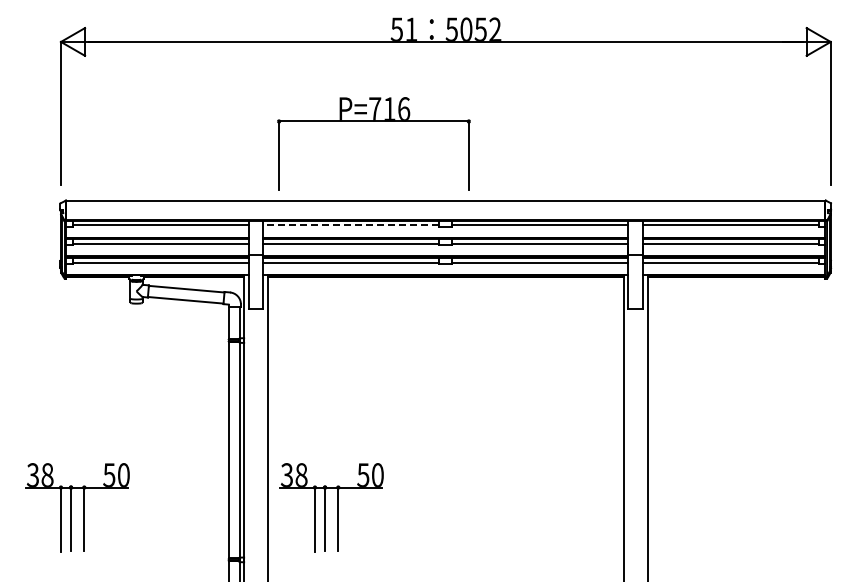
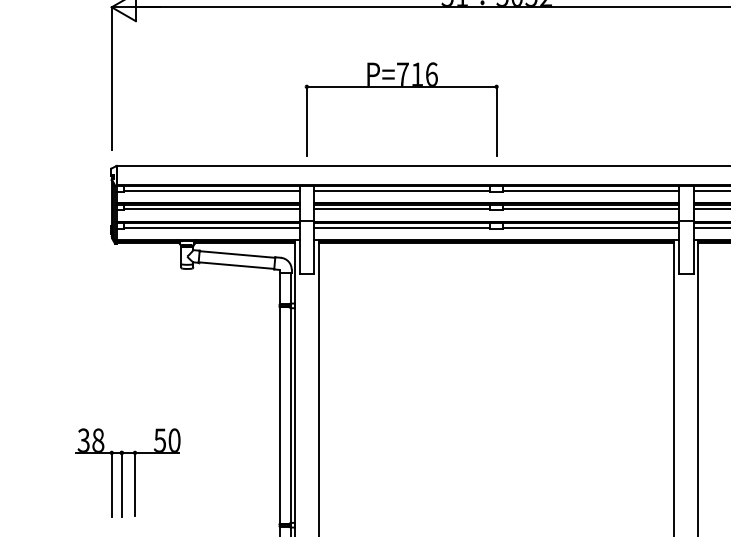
part: (373, 121) -> (401, 86), moved
line: (351, 225) -> (402, 190), dashed -> solid
part: (331, 507) -> (382, 472), removed

